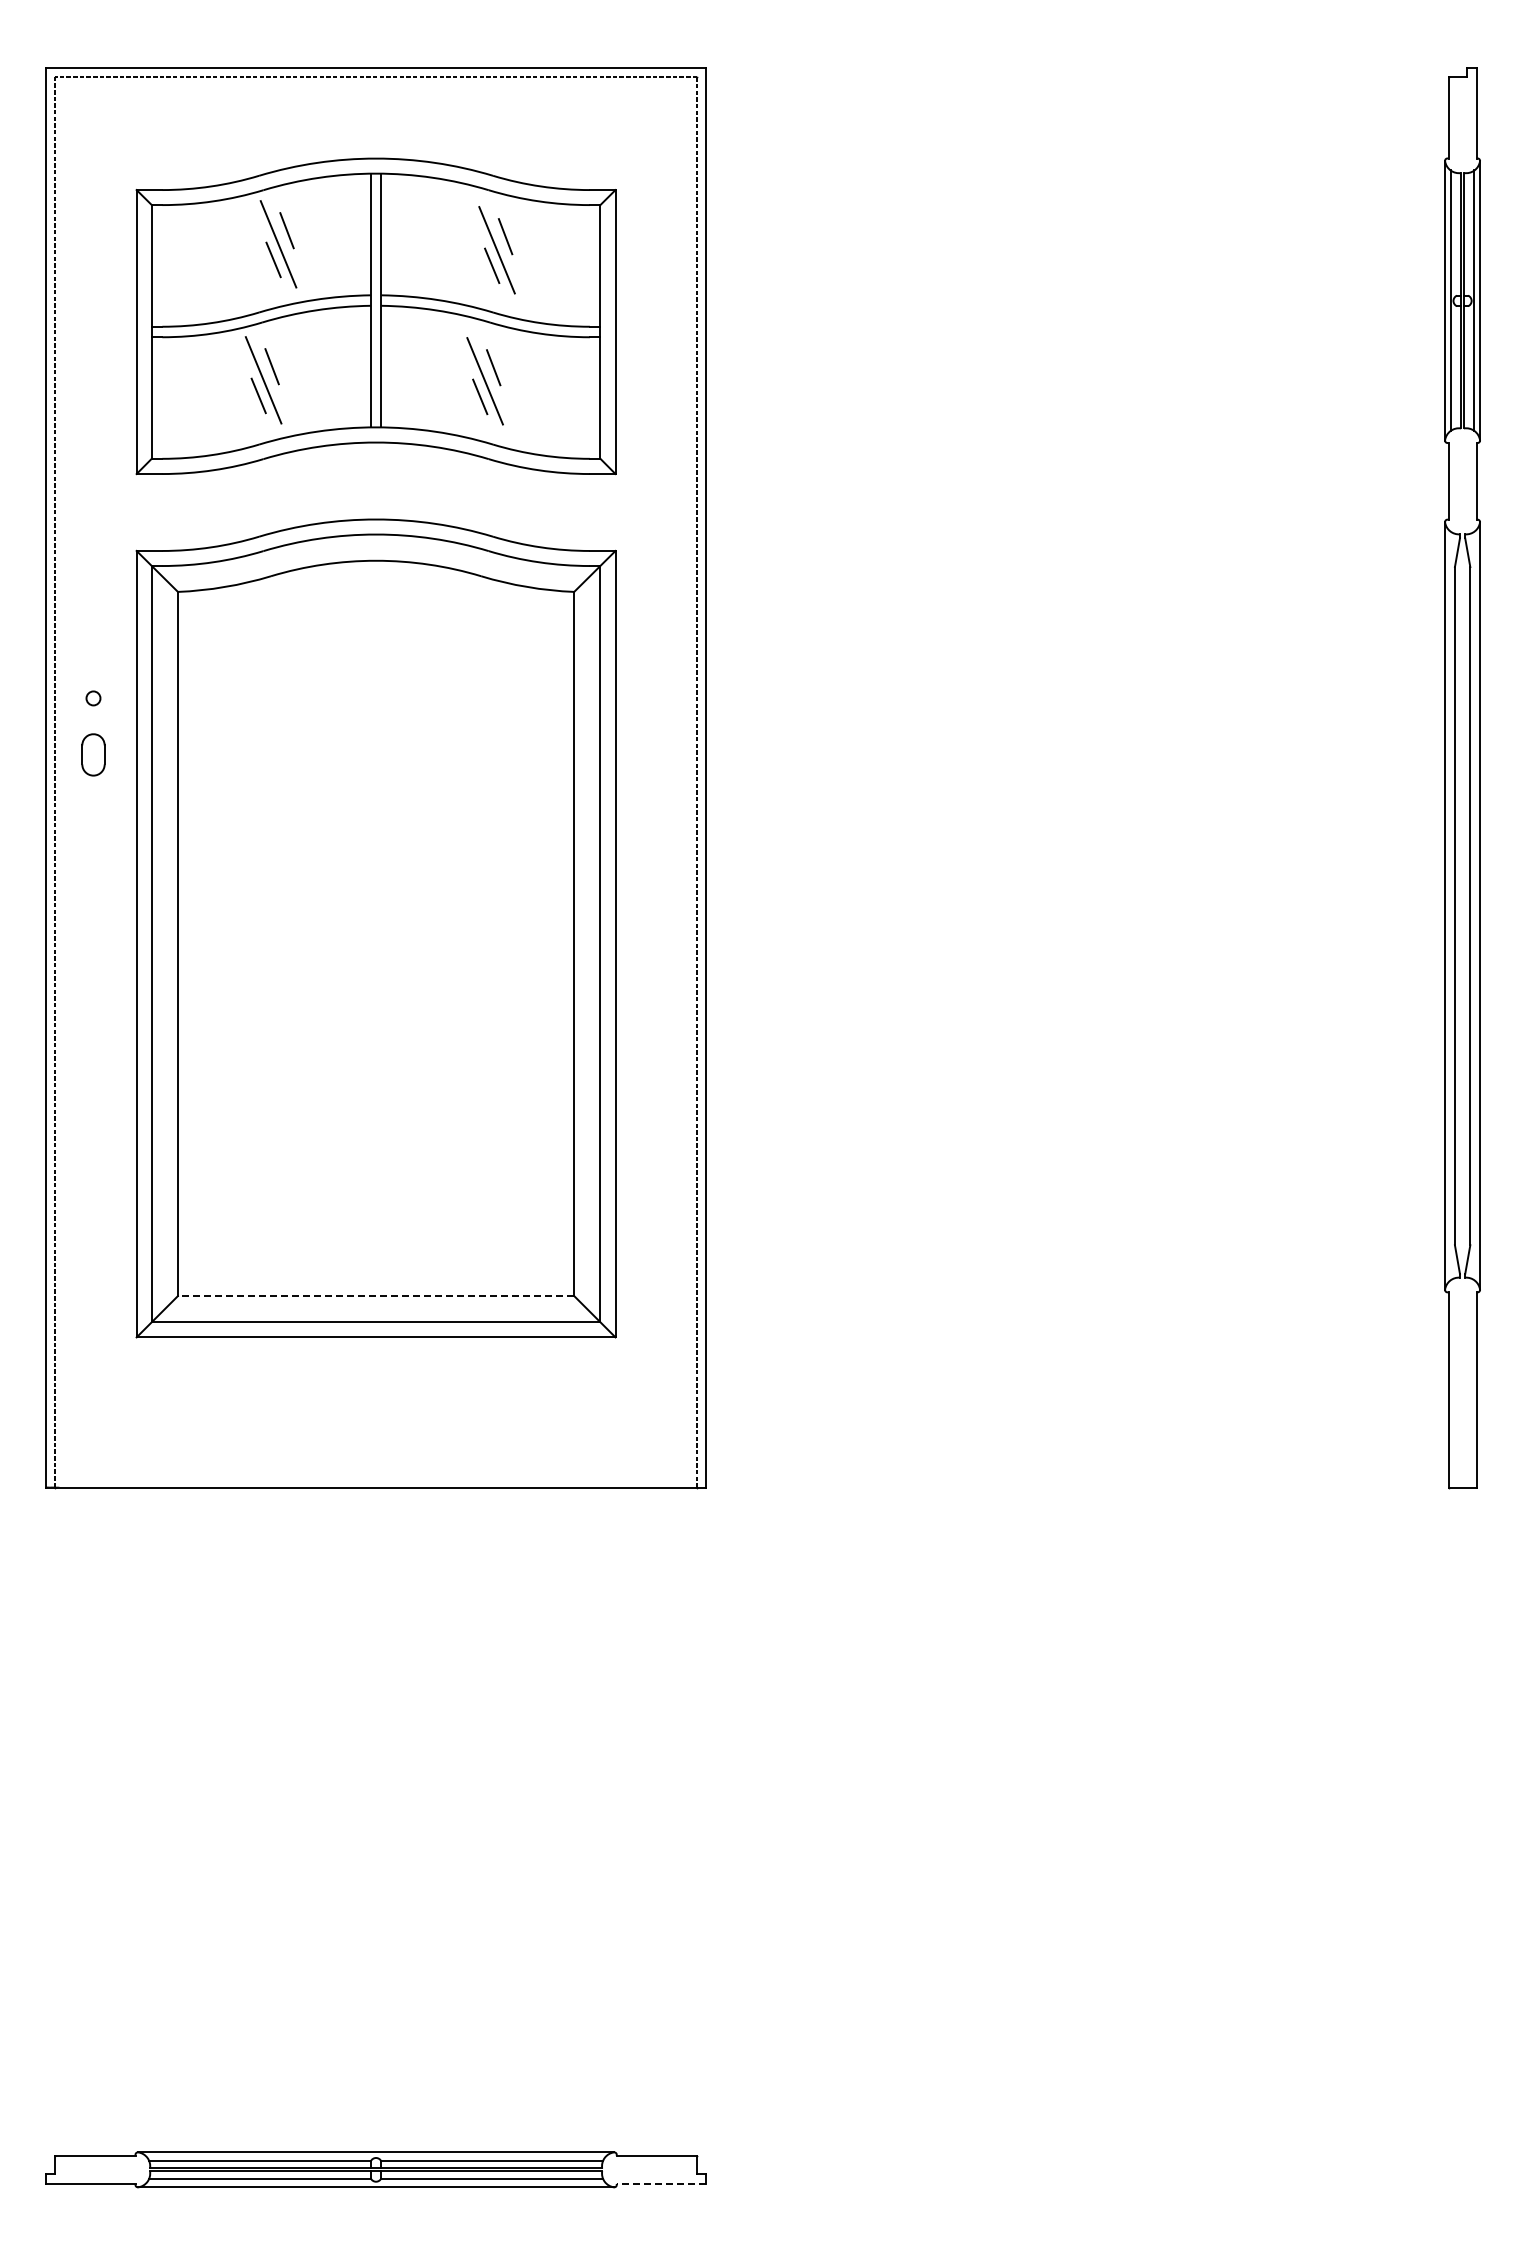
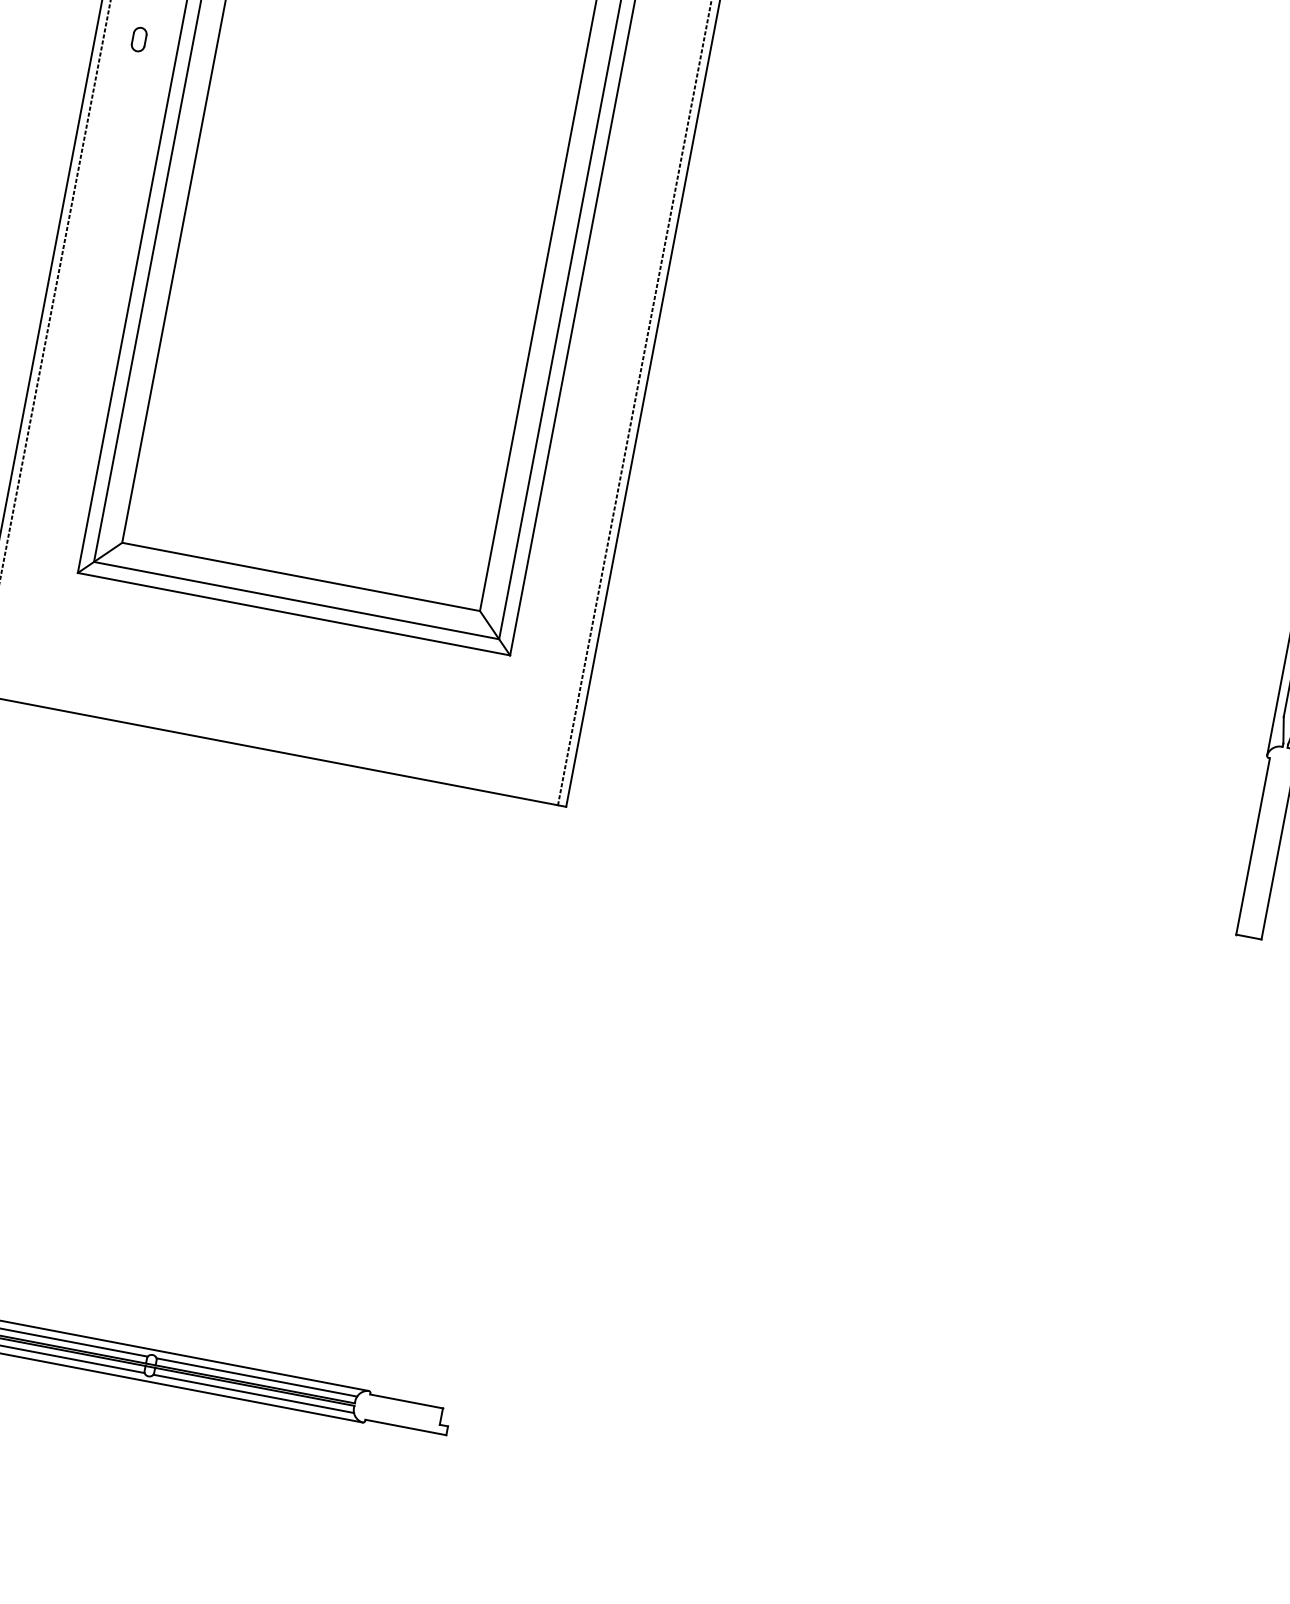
part: (93, 754) -> (139, 39), size x0.62
line: (375, 1296) -> (300, 577), dashed -> solid
line: (661, 2183) -> (405, 1427), dashed -> solid

